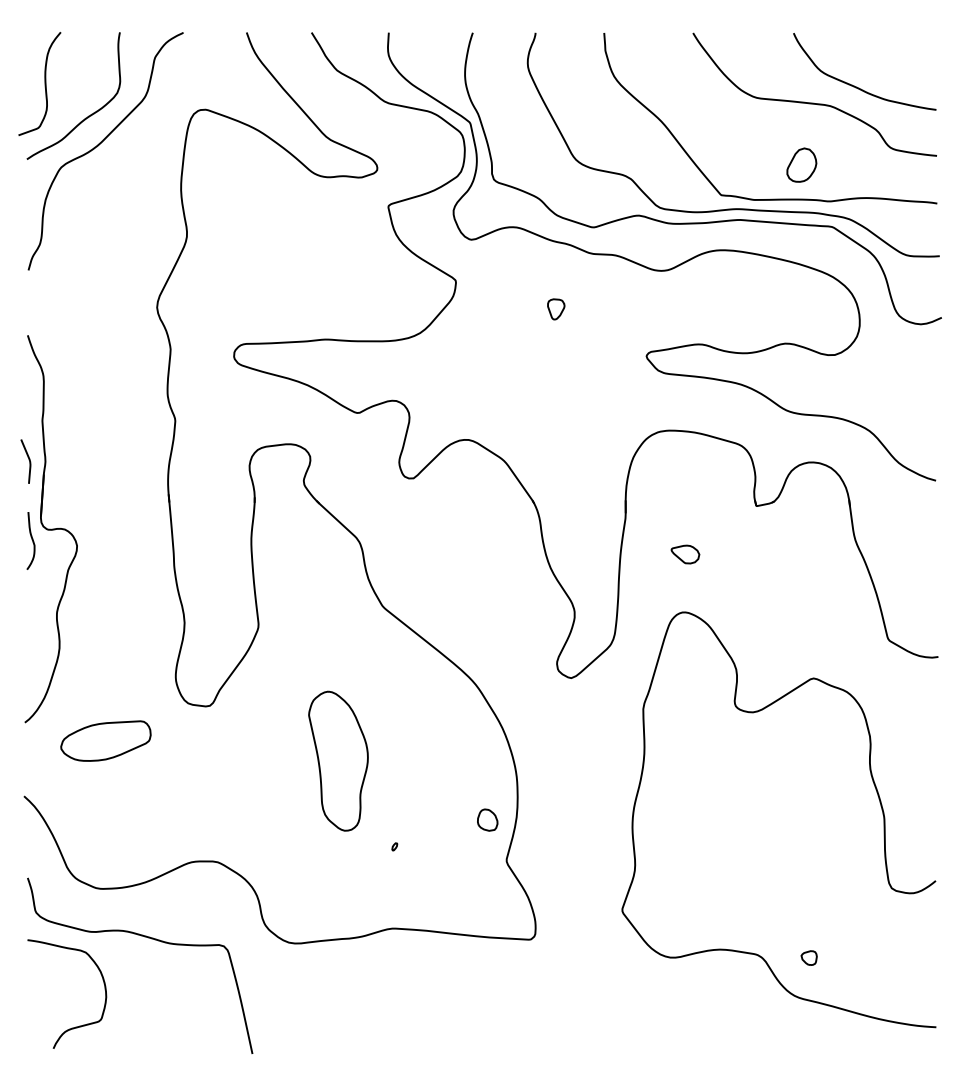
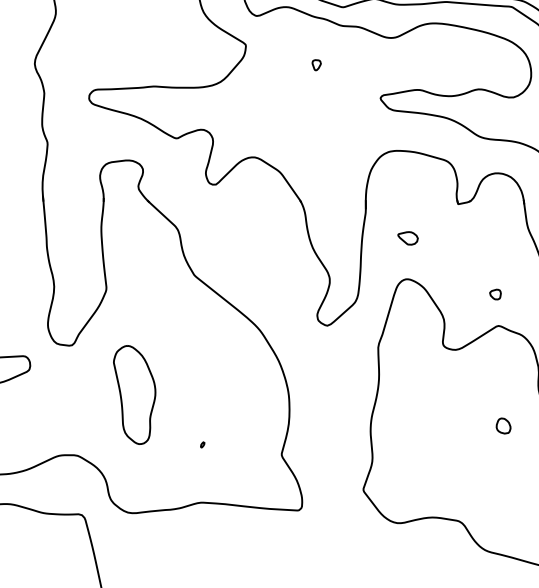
part: (555, 309) -> (316, 65), size x0.71
part: (338, 760) -> (134, 394), moved
part: (487, 819) -> (503, 425), moved
part: (808, 957) -> (494, 294), moved

